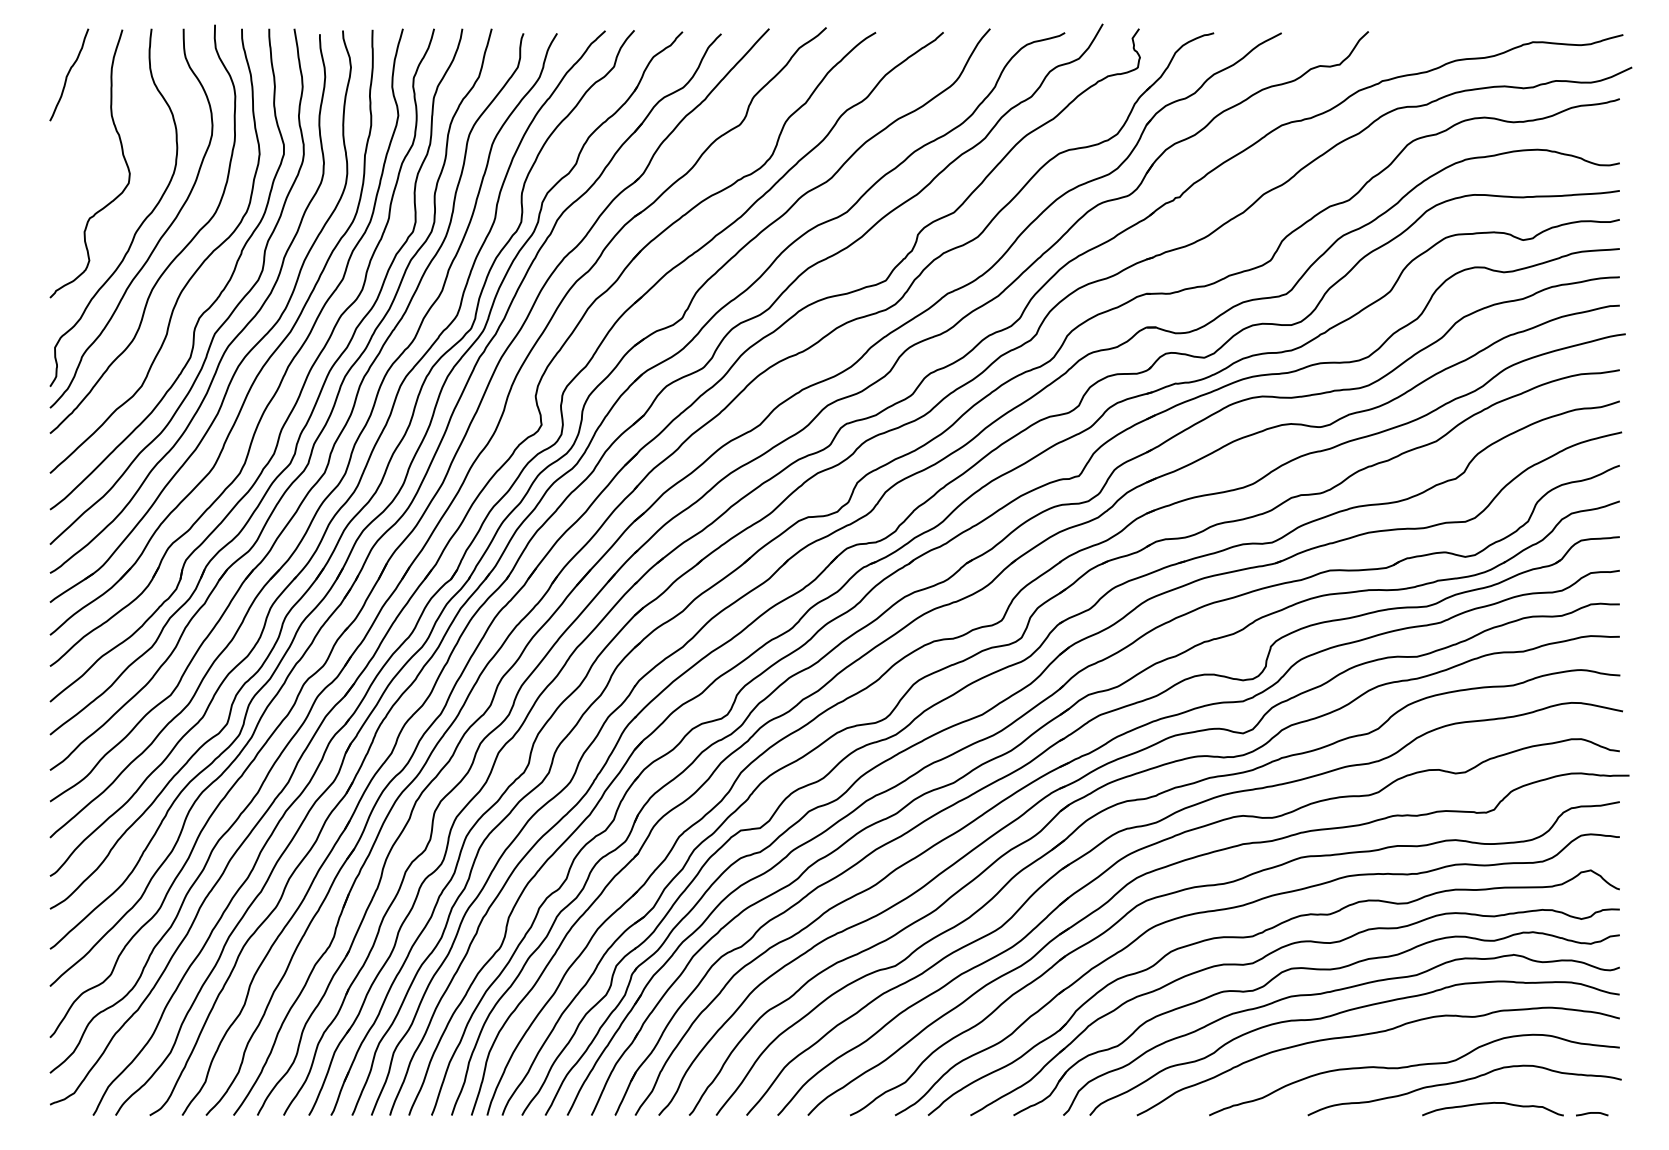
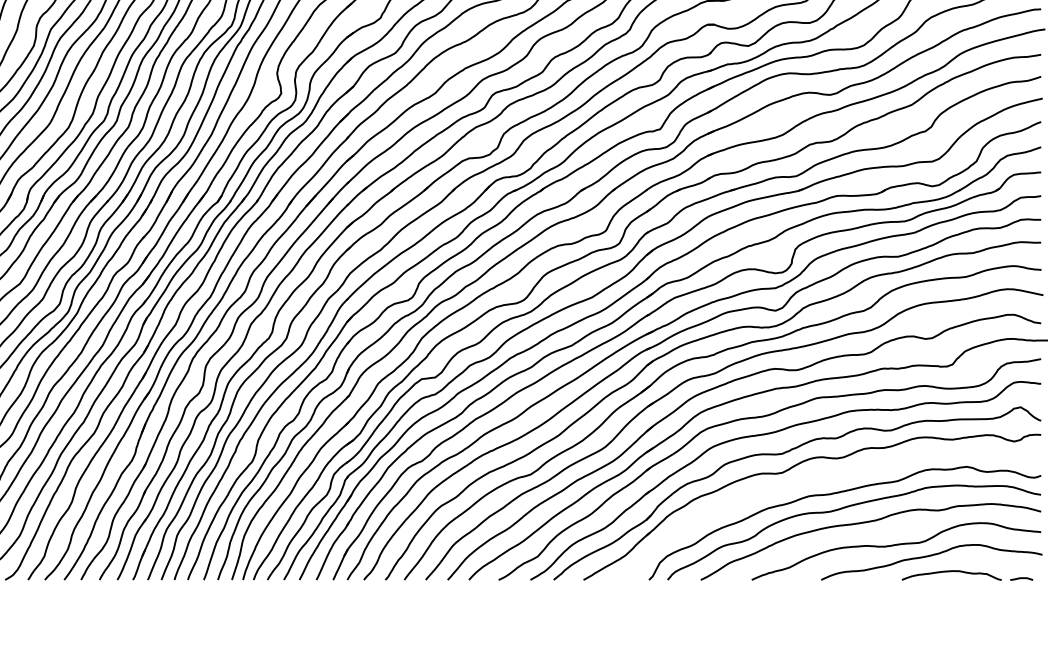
part: (1316, 970) -> (827, 477), removed

